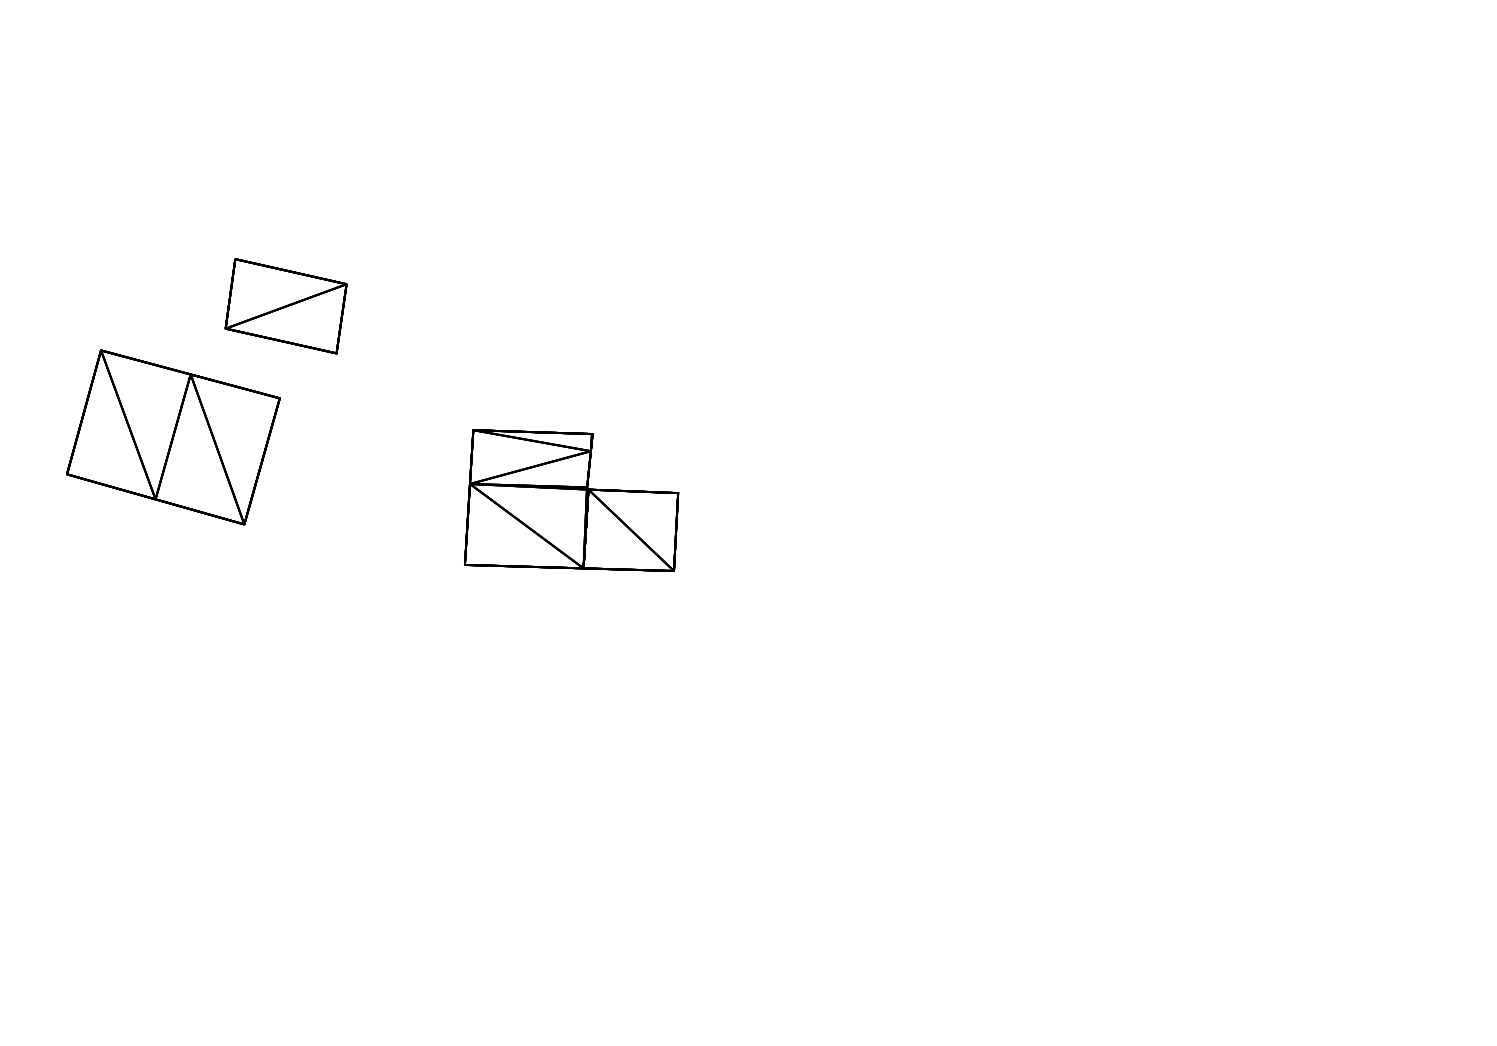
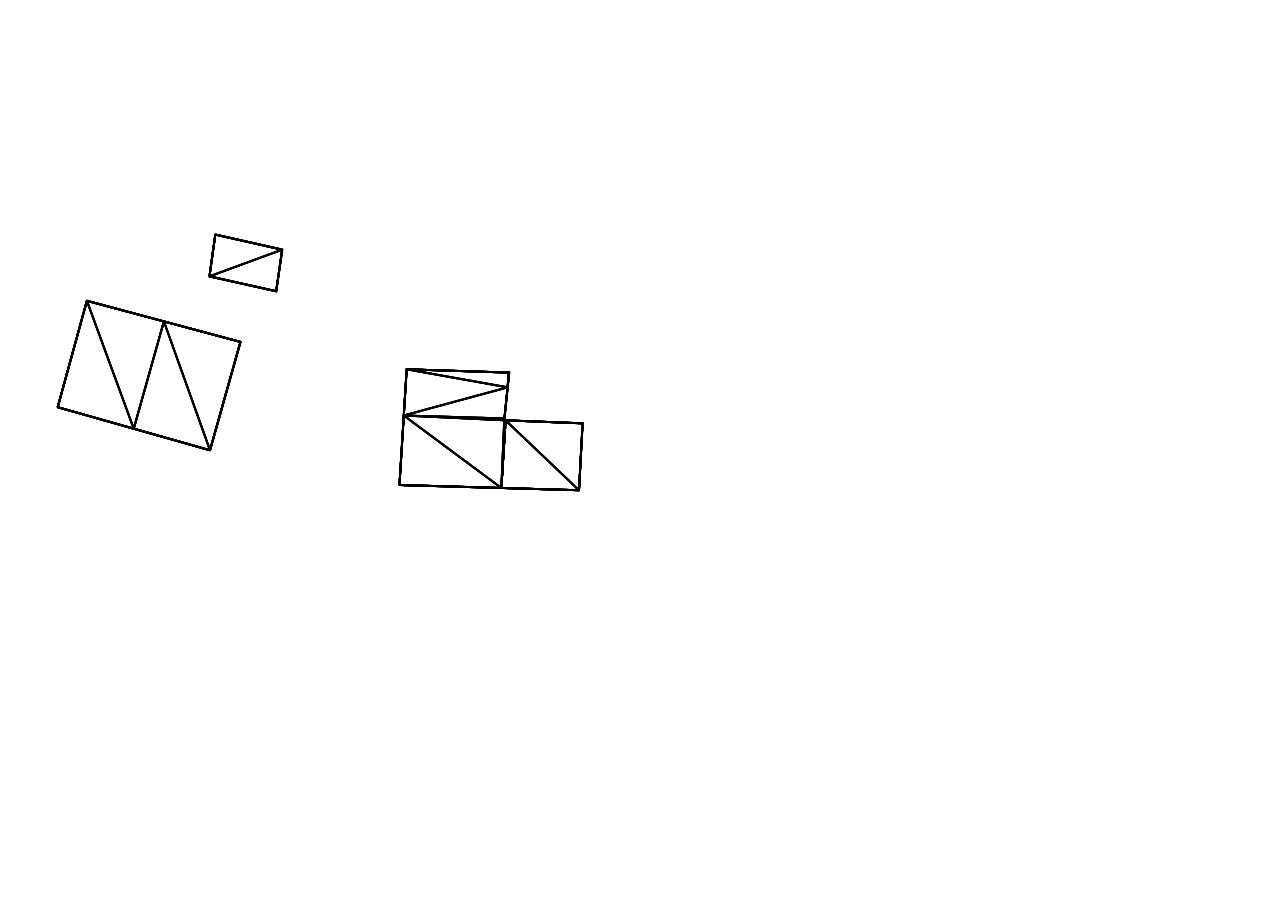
part: (285, 306) -> (245, 263), size x0.7

